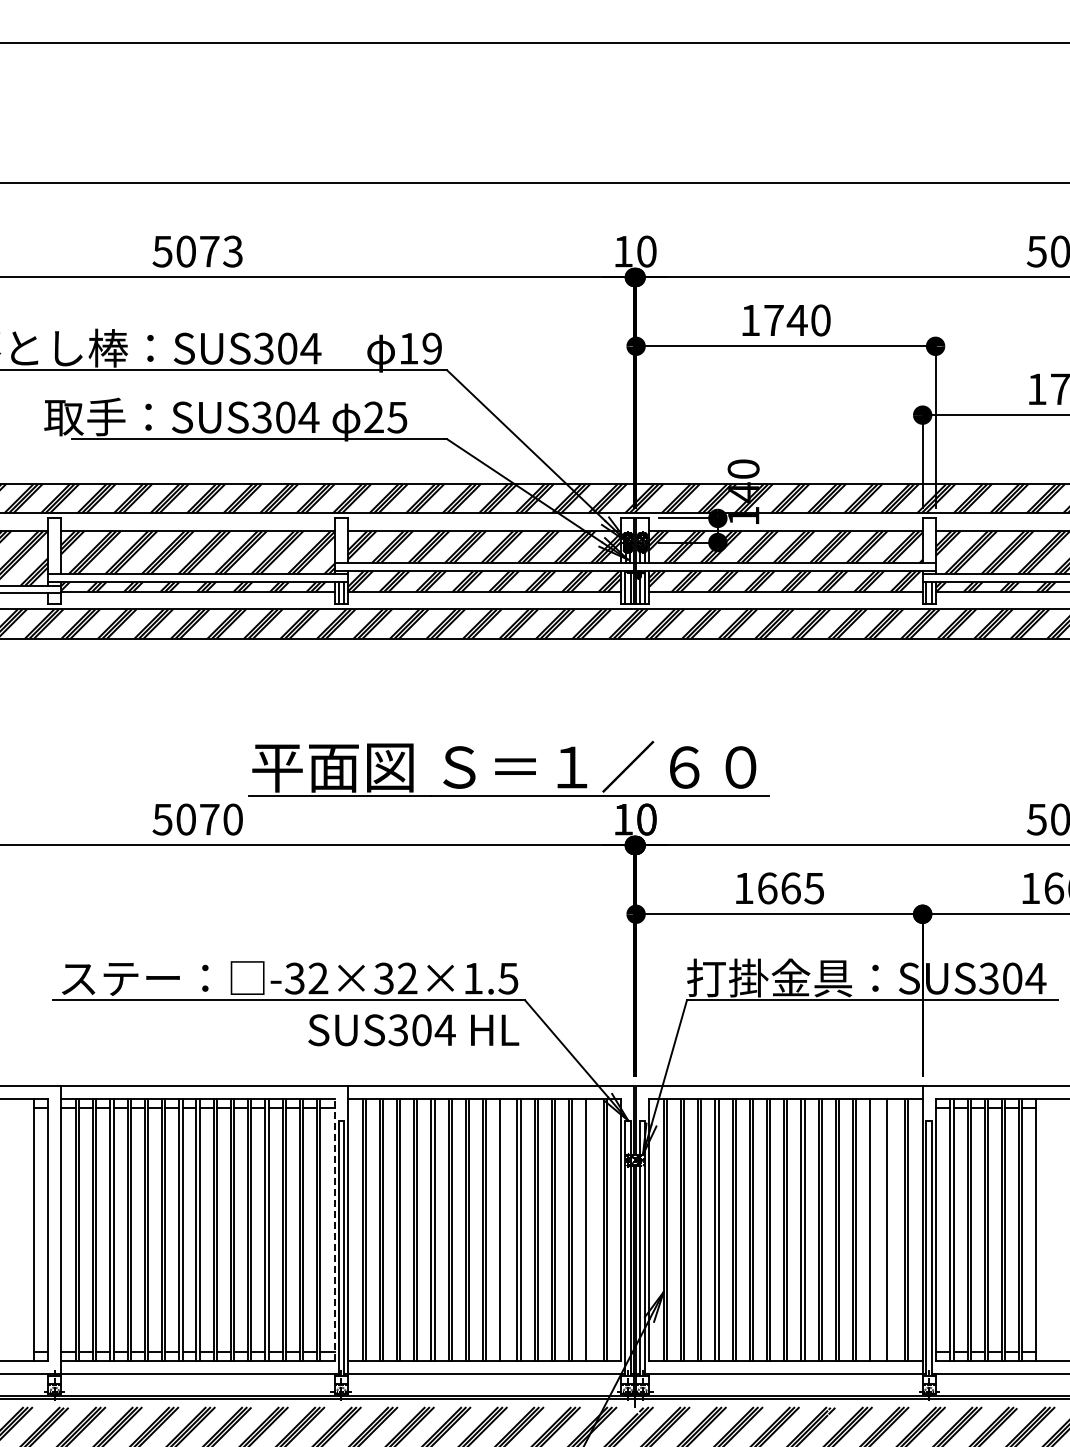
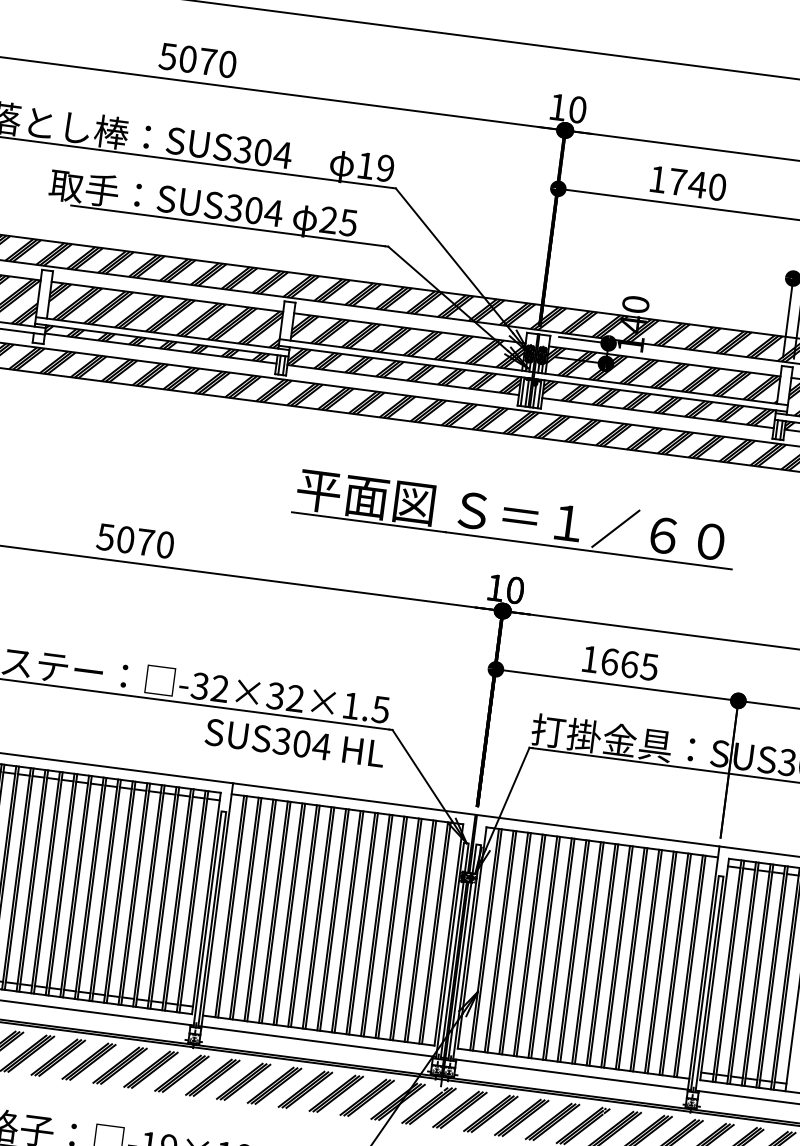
text: (232, 251) -> (227, 64), 5073 -> 5070
part: (508, 768) -> (514, 517), moved
line: (503, 1229) -> (349, 921), added
line: (589, 1229) -> (421, 930), added
line: (873, 1229) -> (662, 962), added
line: (890, 1229) -> (676, 964), added
line: (334, 1230) -> (205, 903), dashed -> solid

